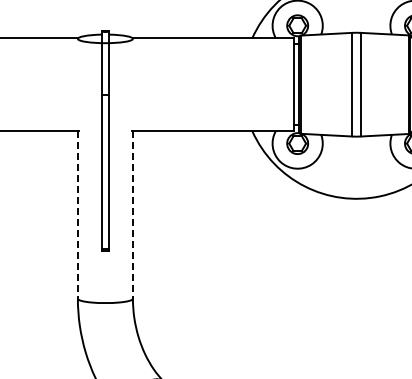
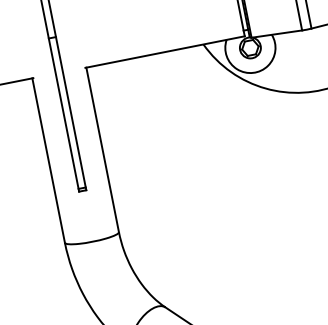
line: (77, 214) -> (48, 160), dashed -> solid
line: (132, 214) -> (102, 149), dashed -> solid

